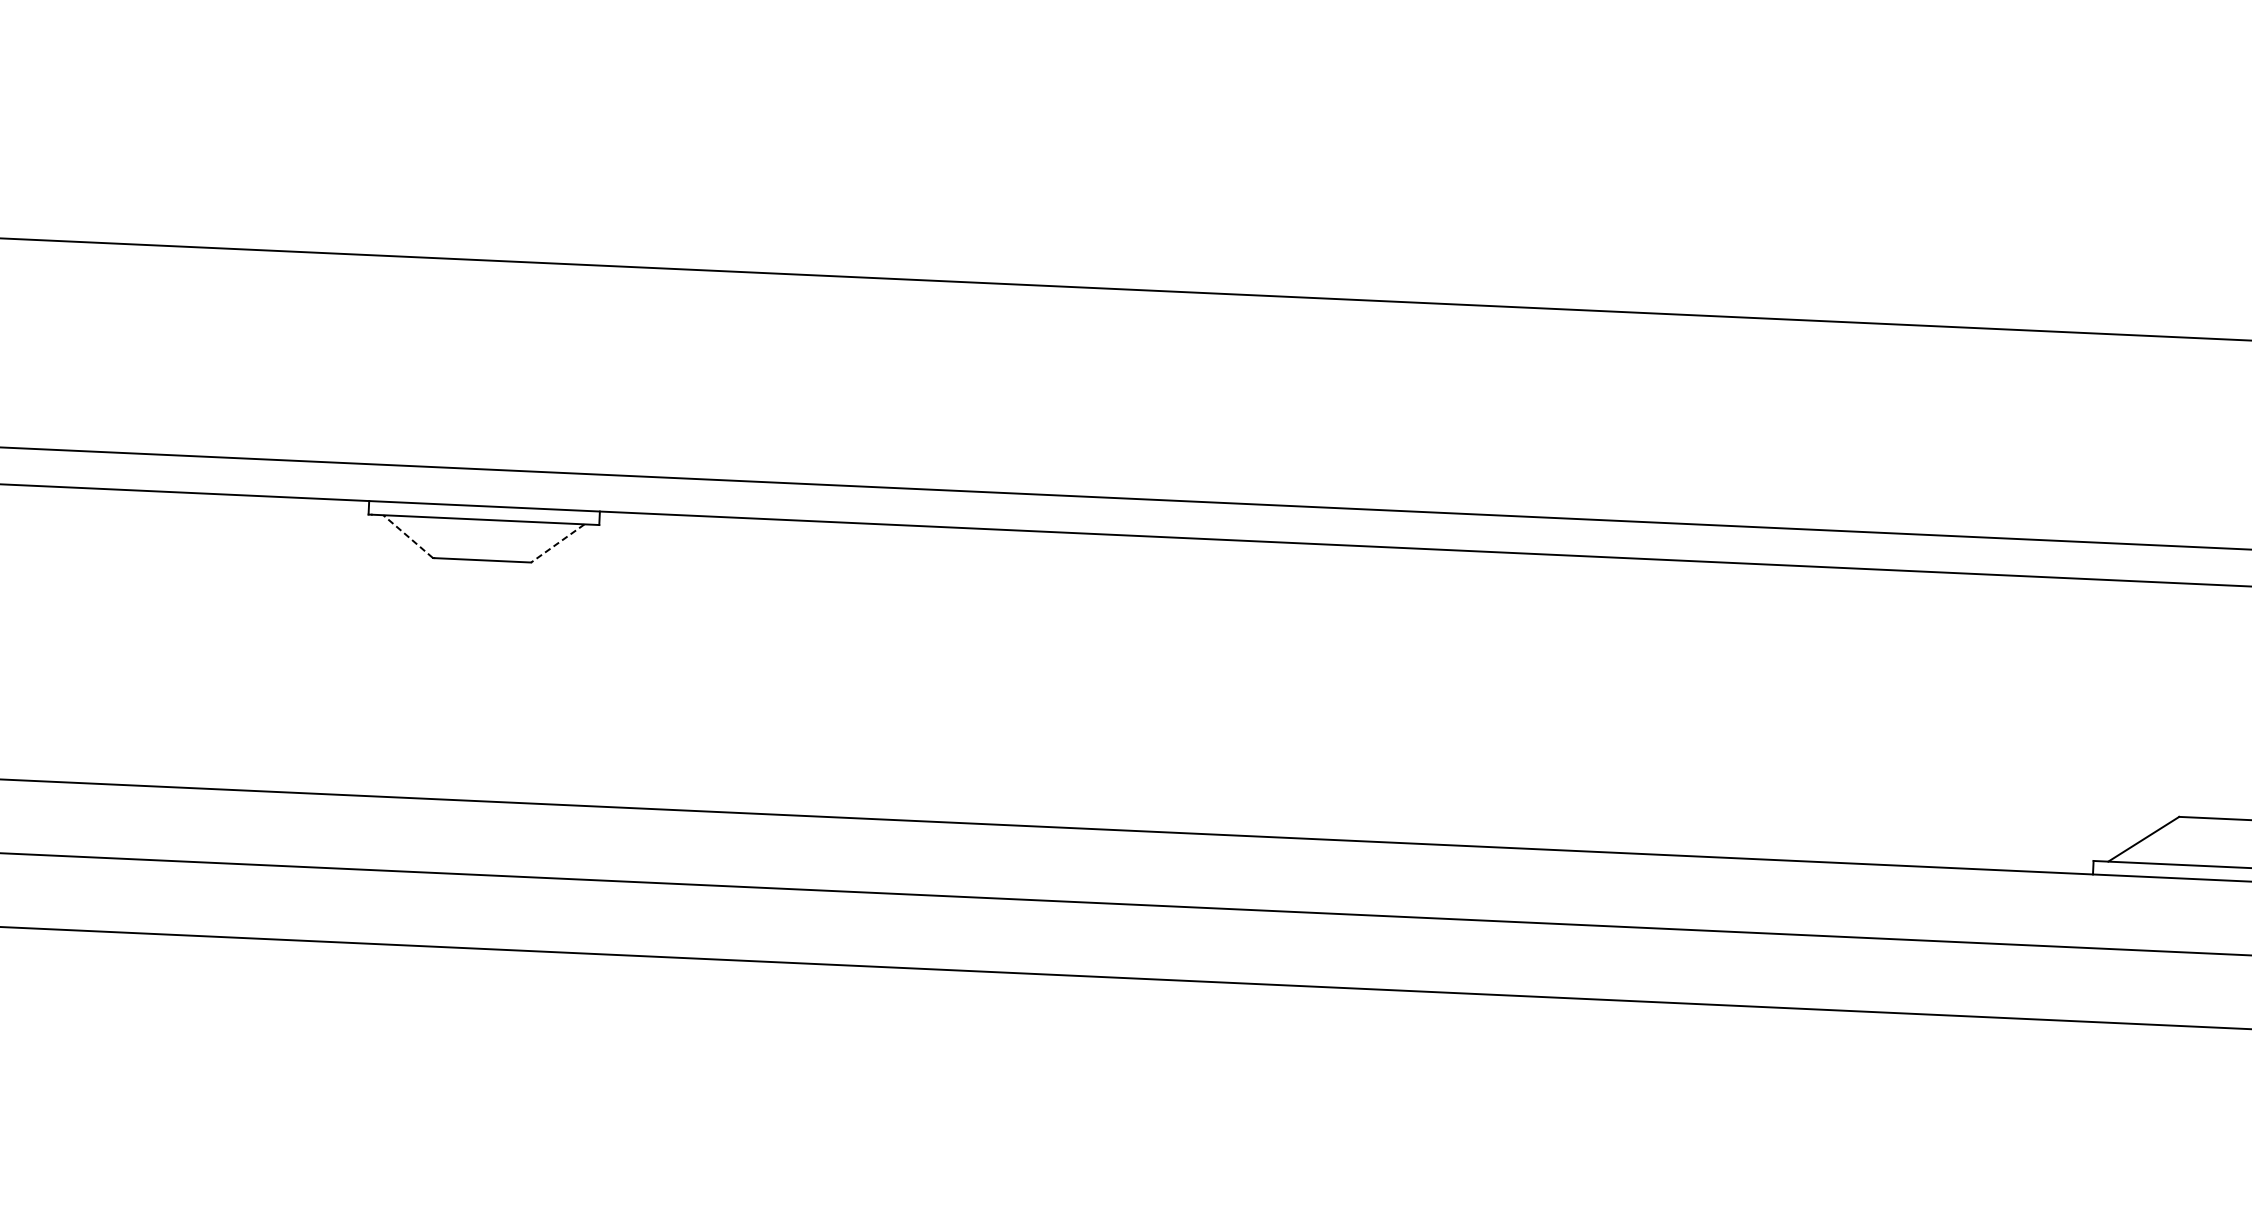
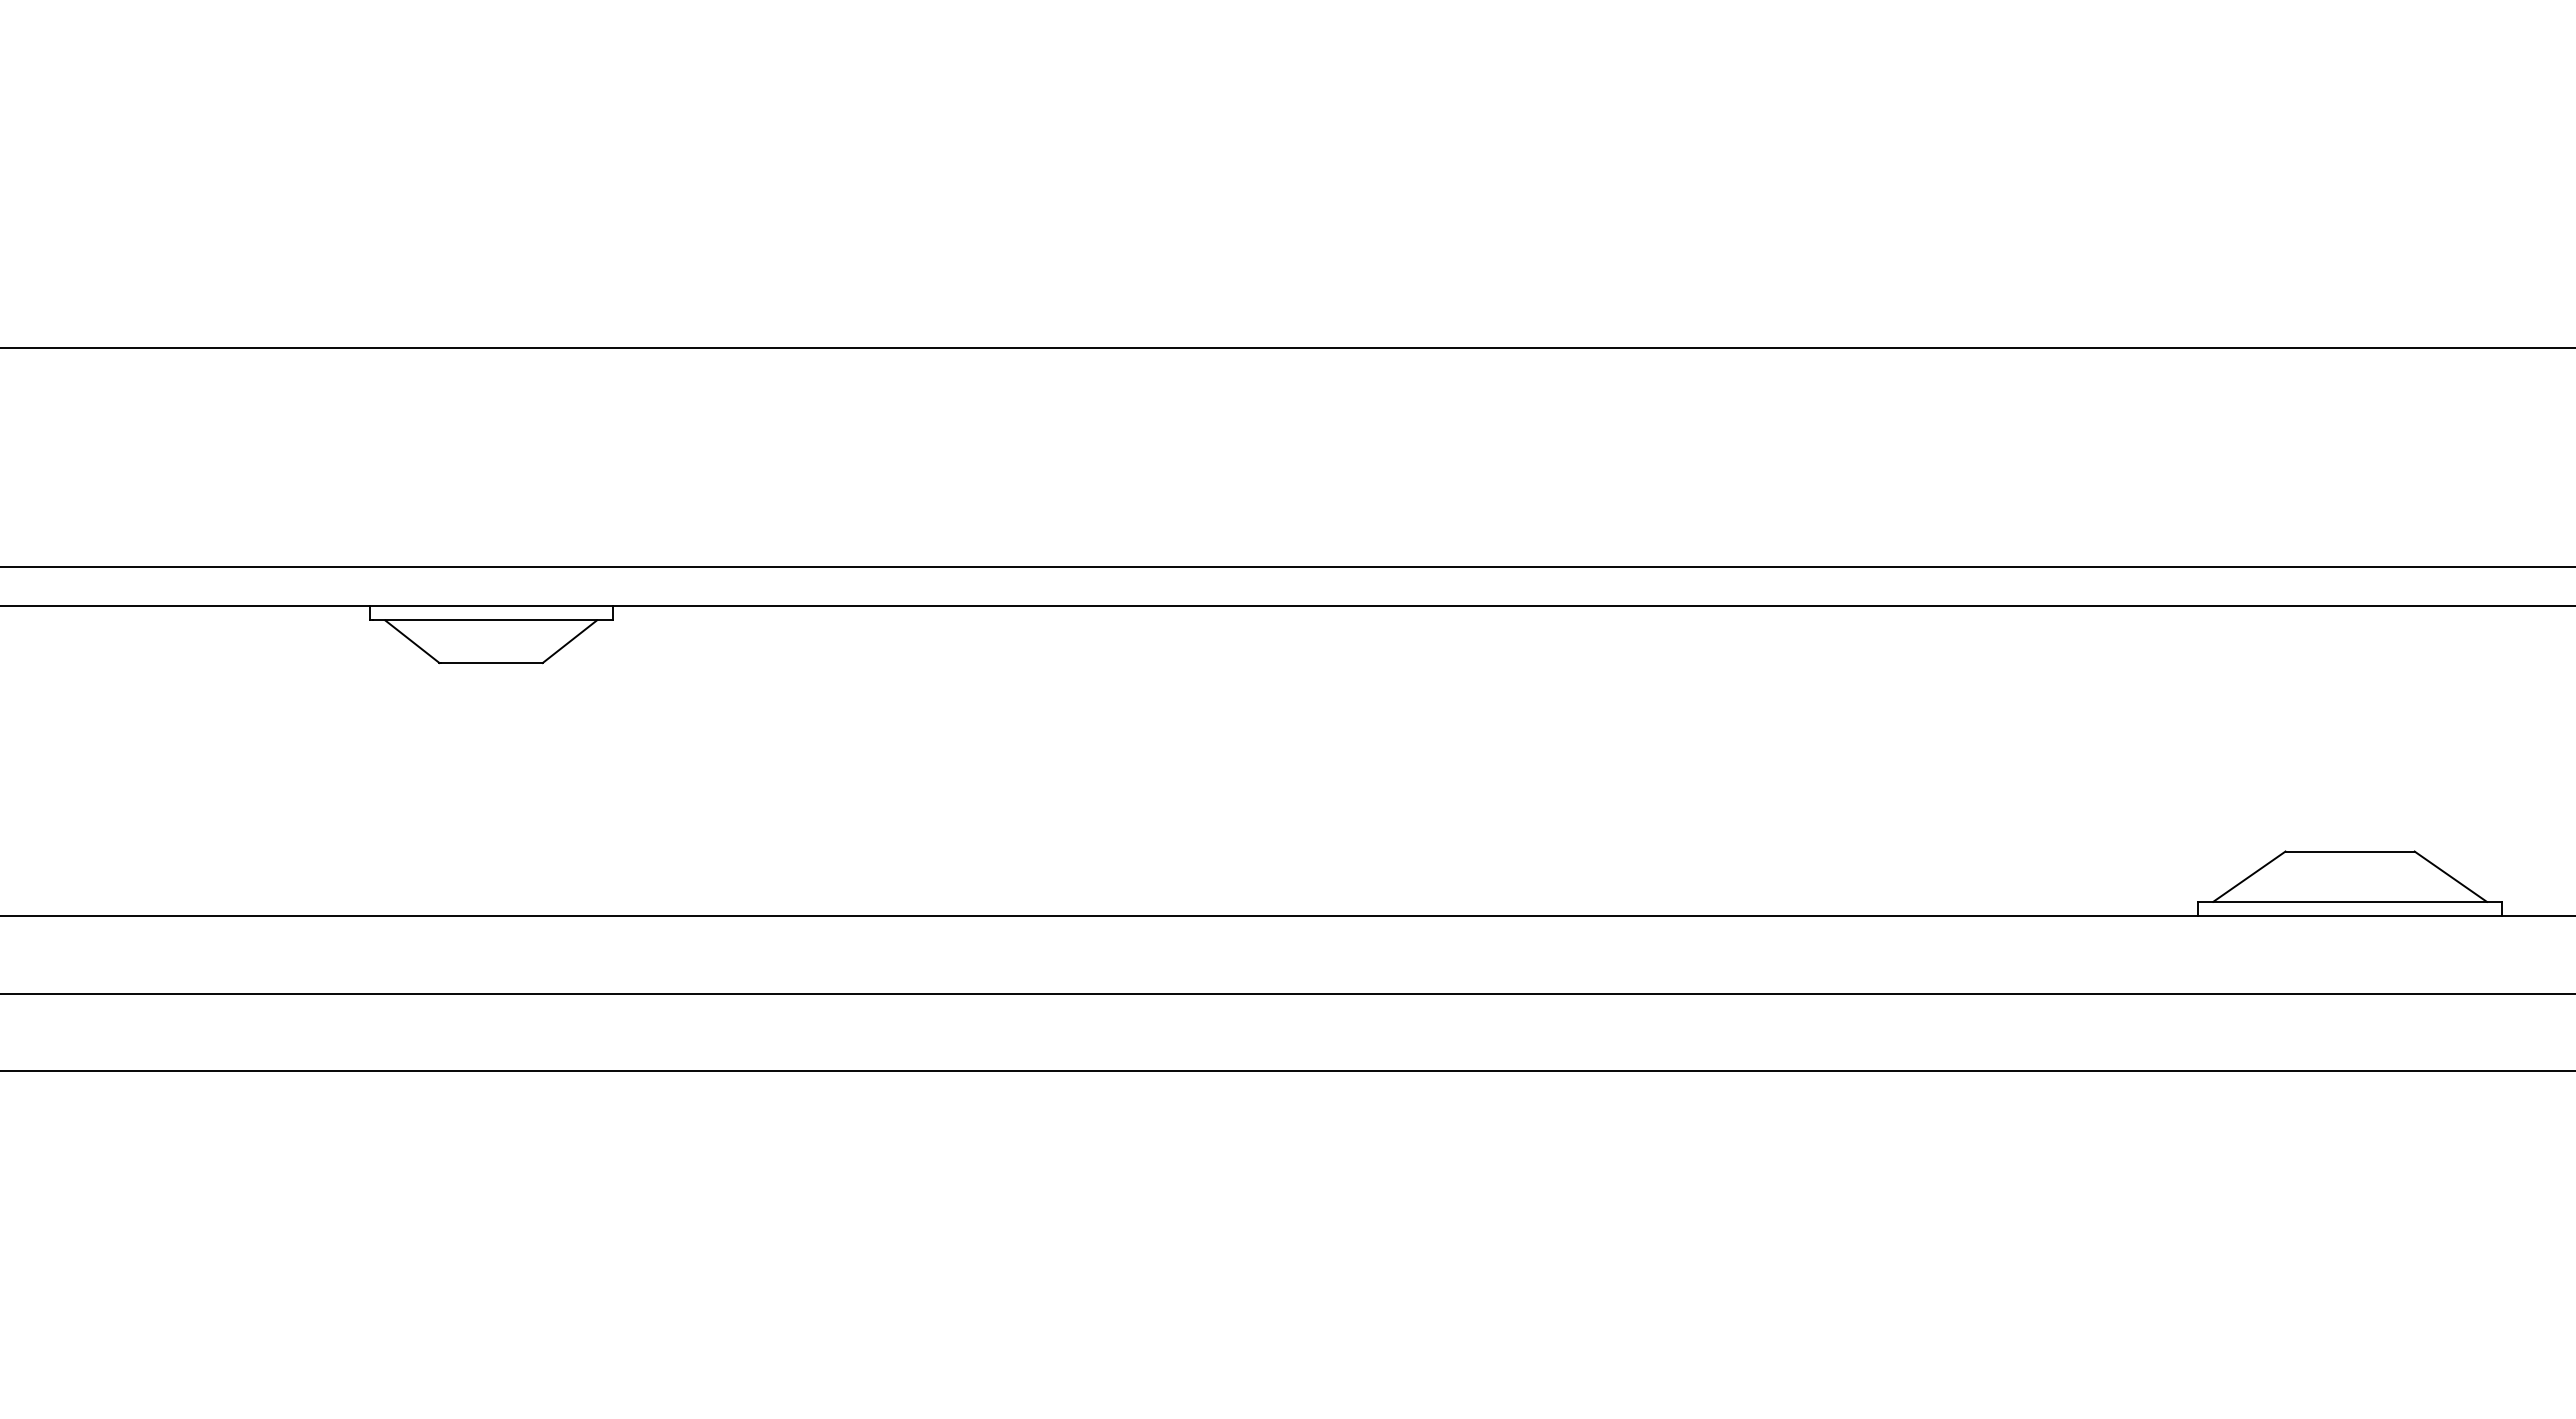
line: (407, 536) -> (411, 641), dashed -> solid
line: (557, 544) -> (569, 642), dashed -> solid

